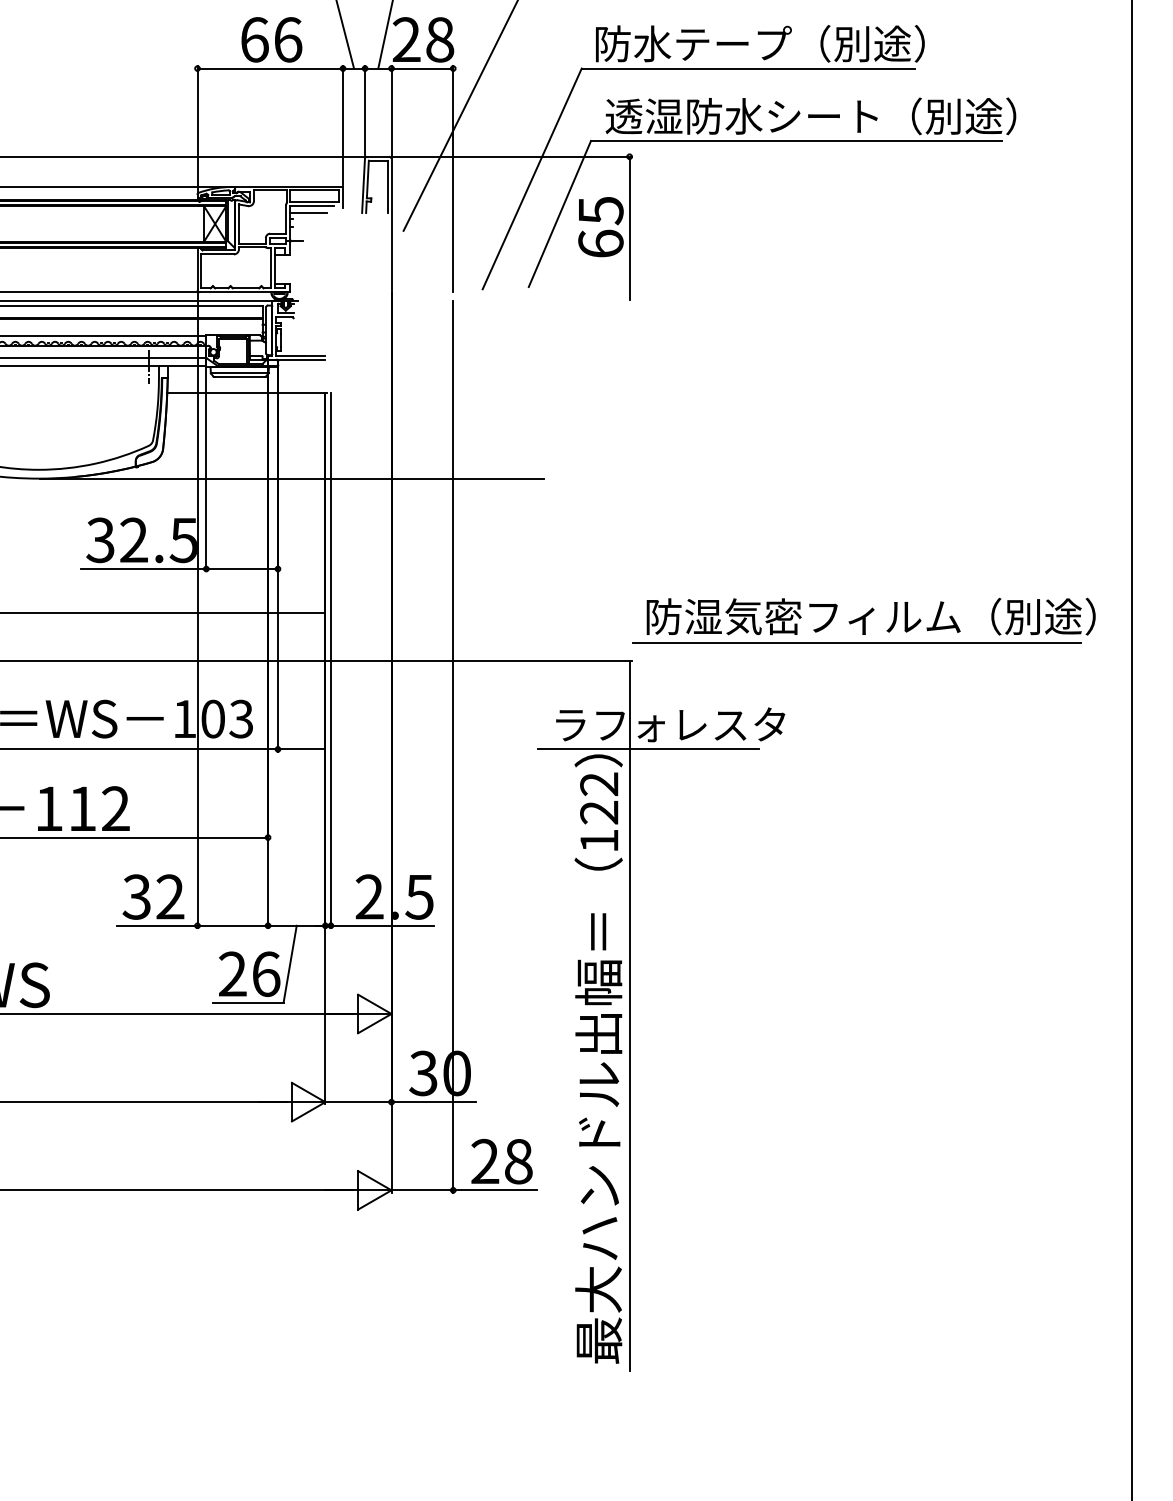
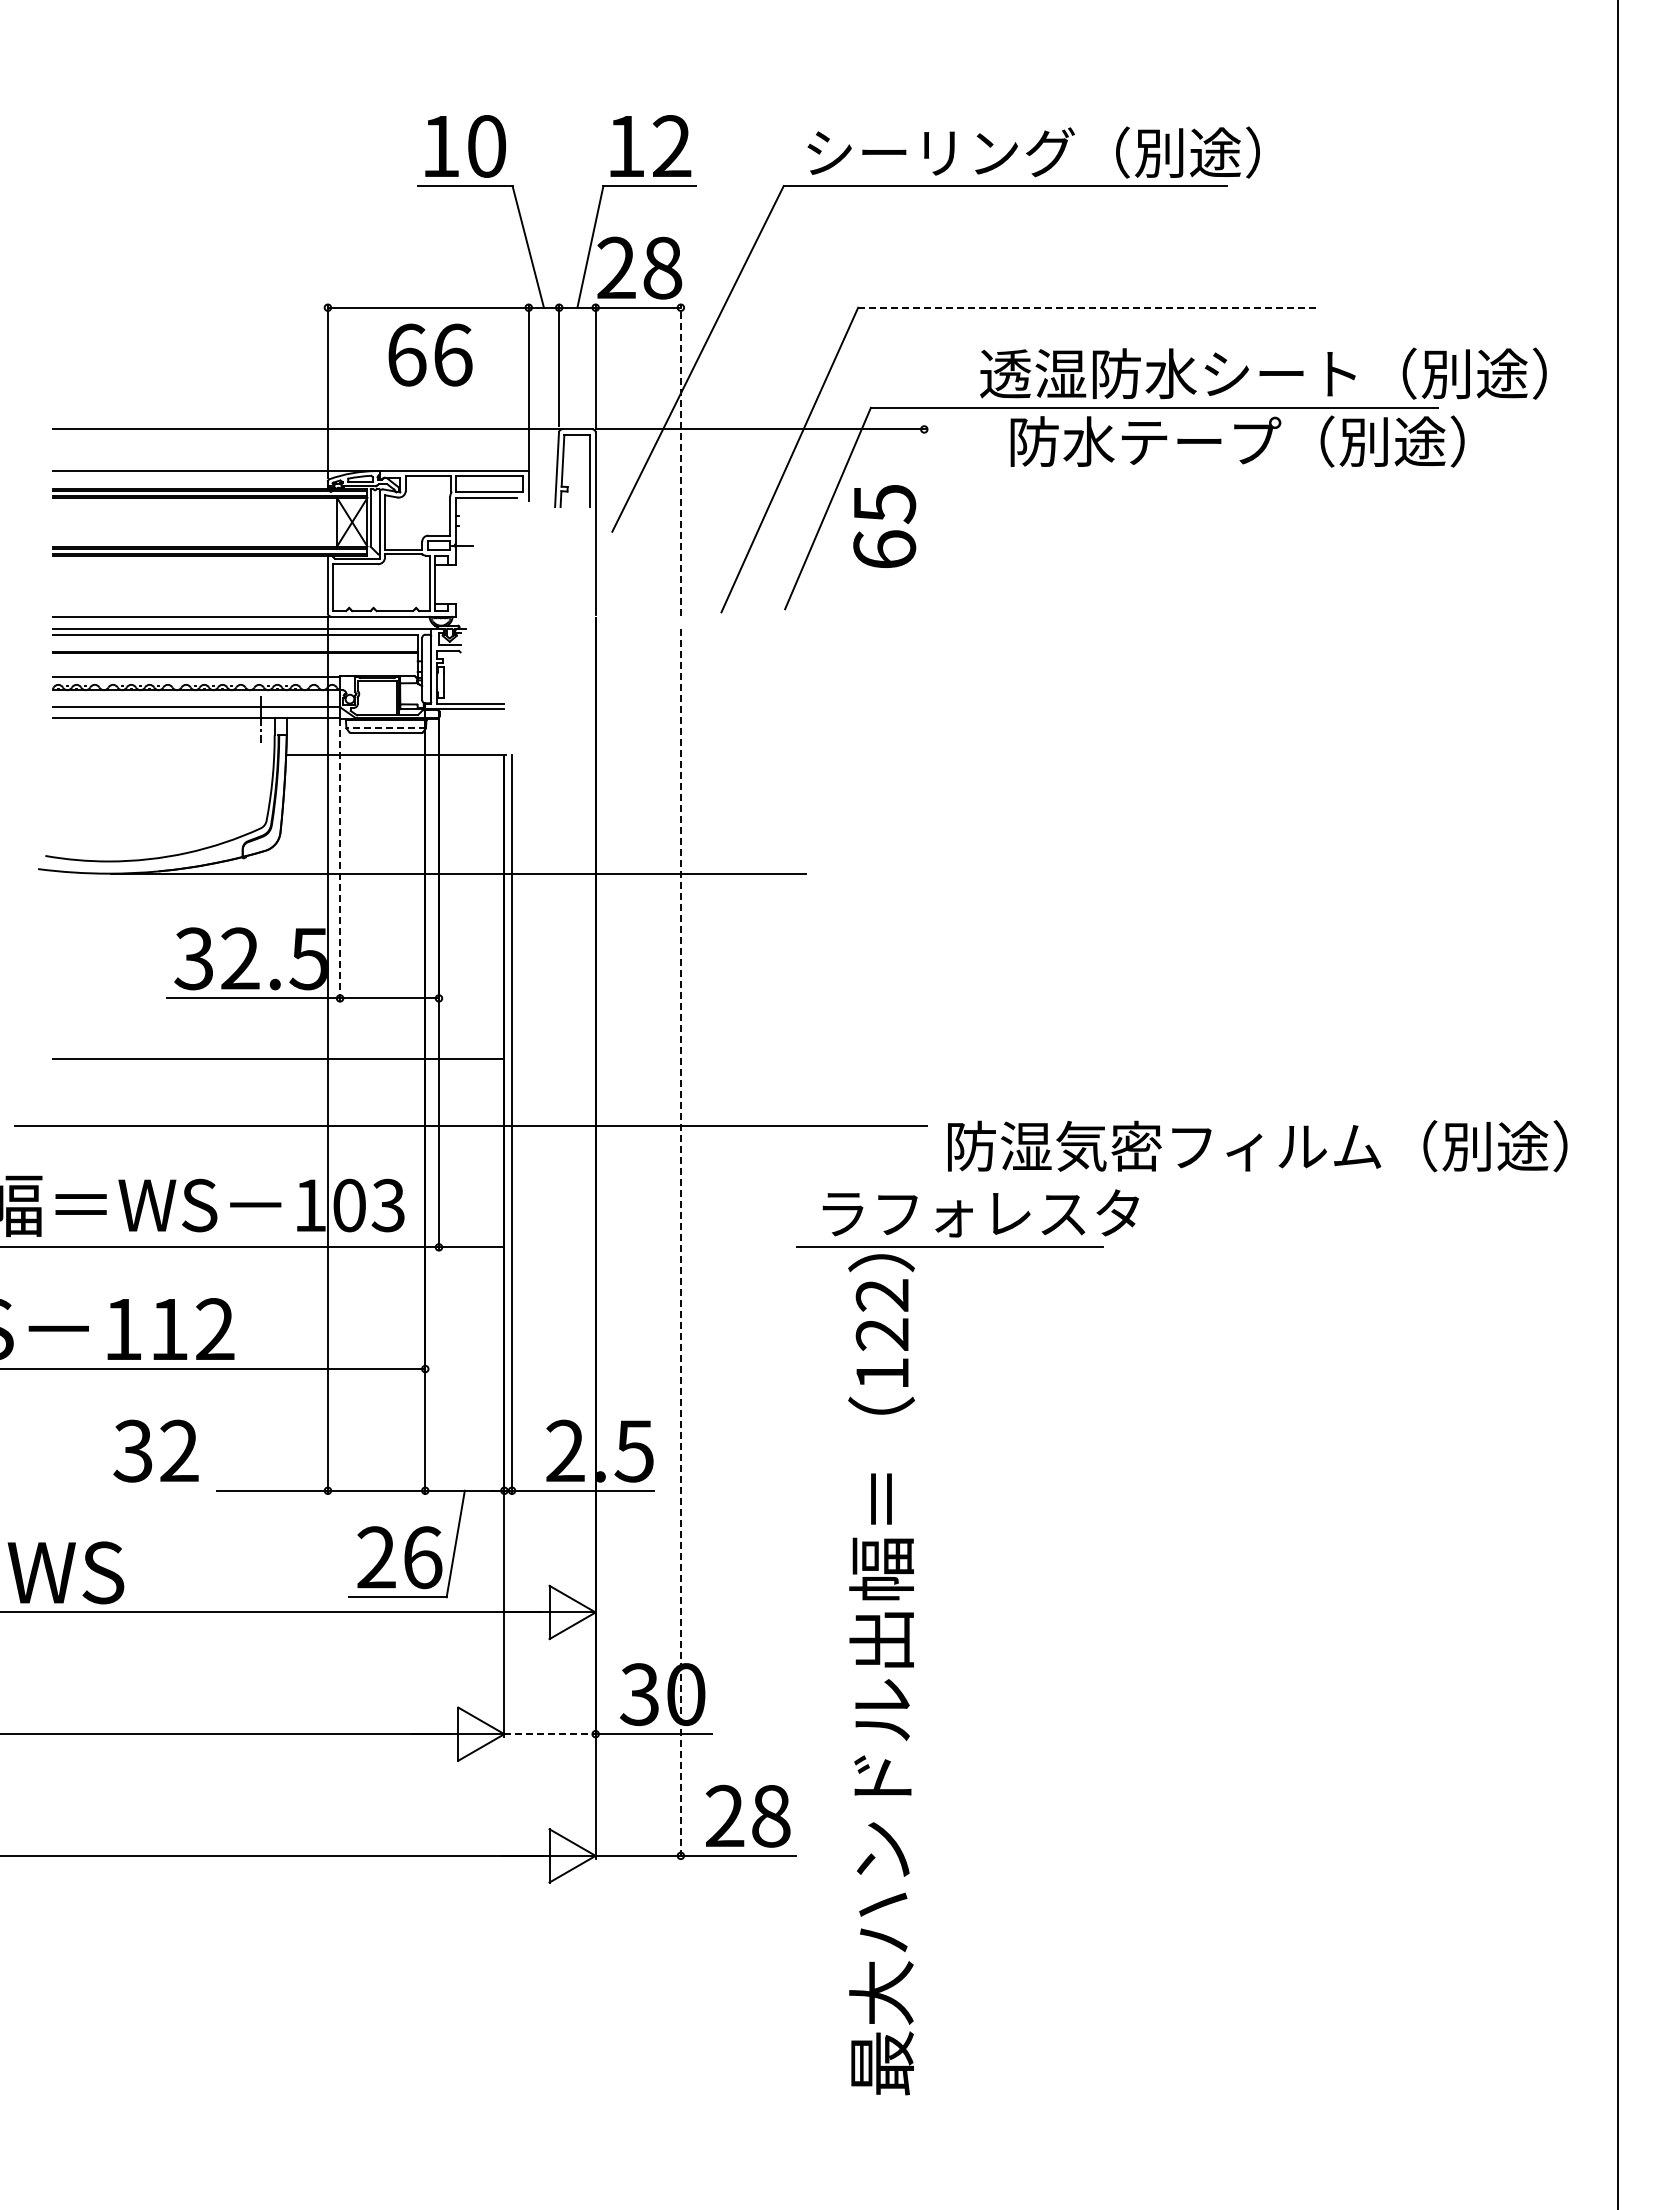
text: (271, 39) -> (430, 354), moved
text: (760, 43) -> (1237, 441), moved
line: (747, 68) -> (1087, 307), solid -> dashed
text: (810, 116) -> (1263, 373), moved
line: (452, 179) -> (680, 460), solid -> dashed
line: (308, 213) -> (480, 507), removed
line: (629, 228) -> (924, 528), removed
line: (239, 373) -> (386, 728), solid -> dashed
line: (206, 464) -> (340, 854), solid -> dashed
text: (871, 616) -> (1257, 1146), moved
line: (856, 643) -> (1237, 1100), removed
line: (452, 747) -> (680, 1244), solid -> dashed
text: (153, 896) -> (155, 1450), moved
line: (629, 1015) -> (924, 1614), removed
line: (358, 1102) -> (550, 1734), solid -> dashed

